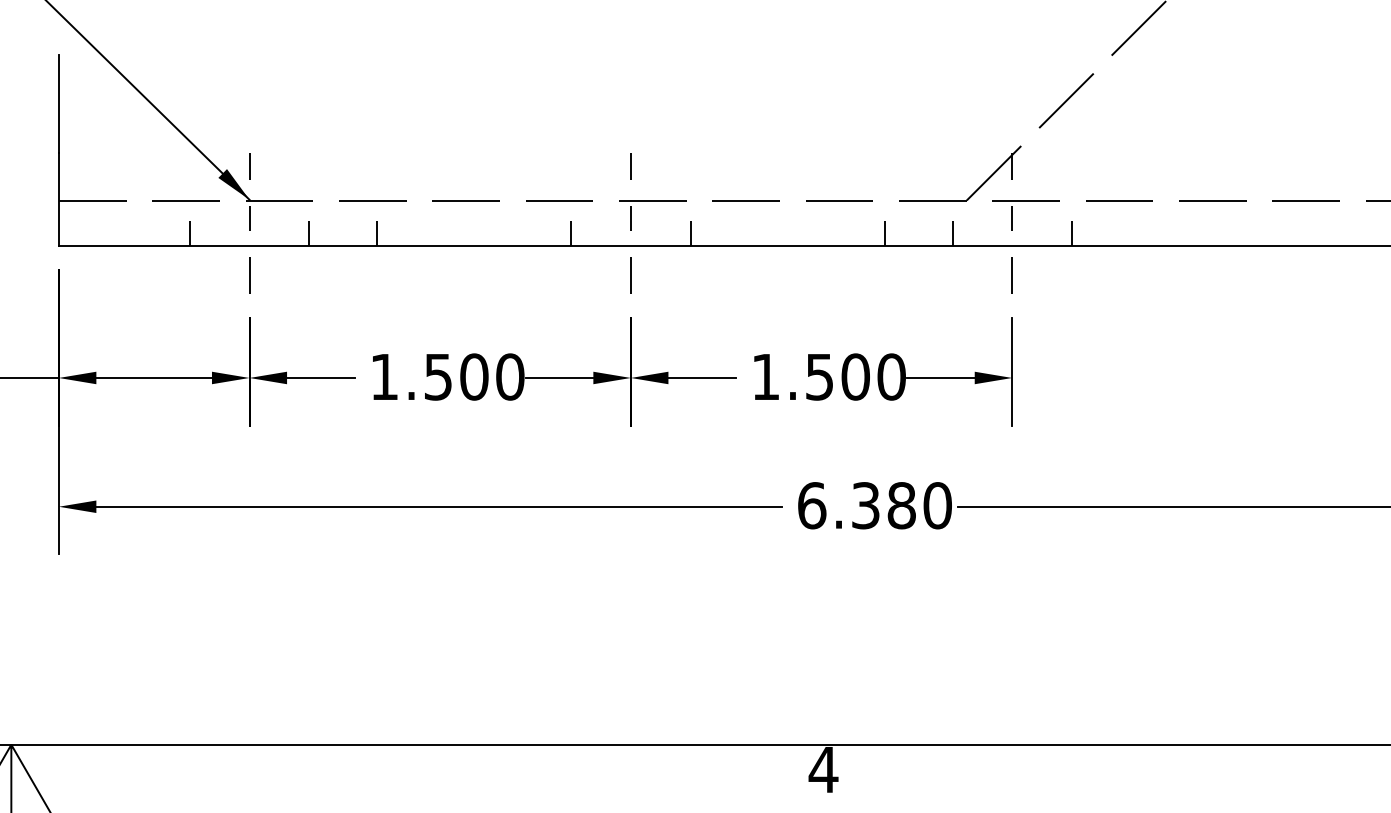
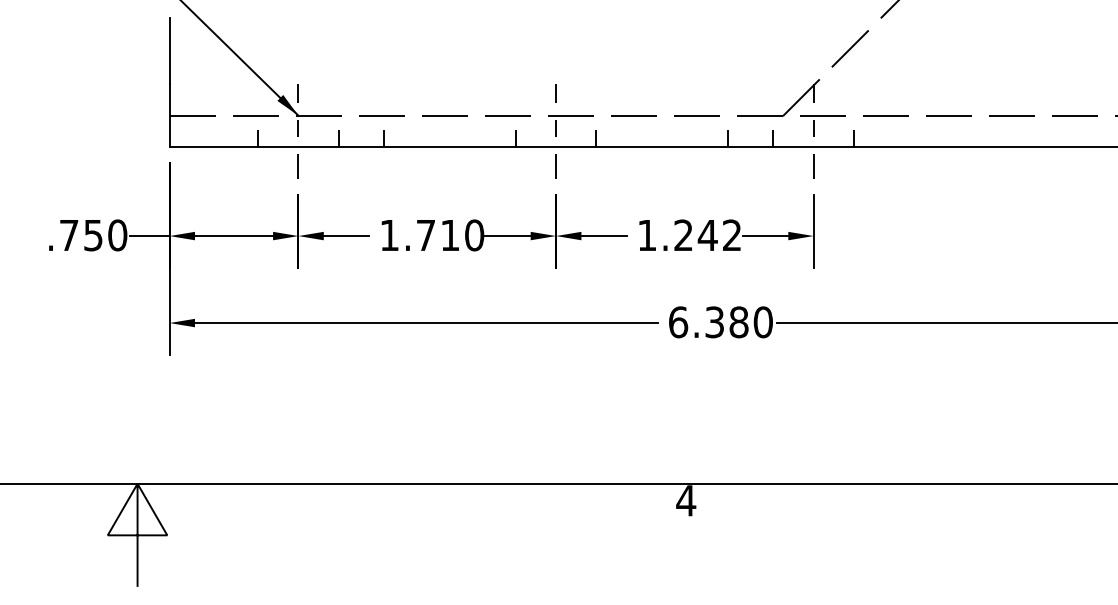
text: (456, 377) -> (438, 235), 1.500 -> 1.710
text: (855, 377) -> (707, 235), 1.500 -> 1.242

